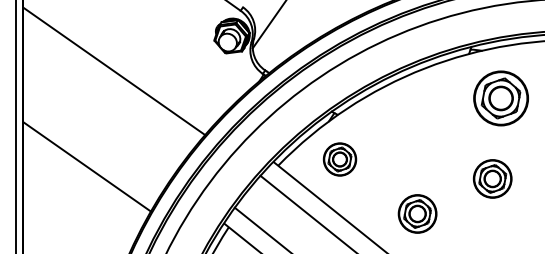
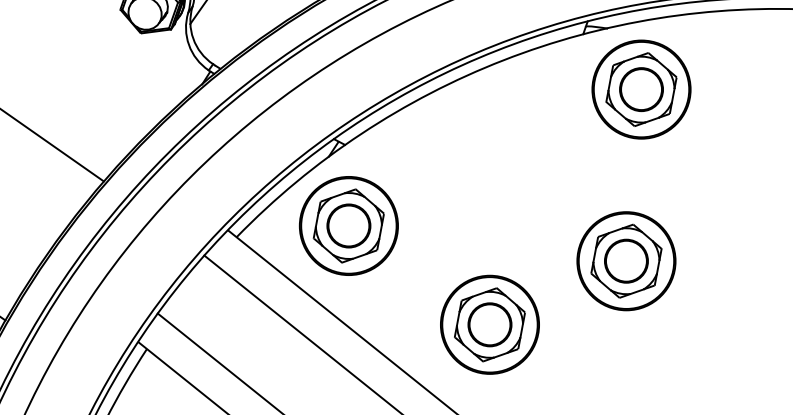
part: (500, 98) -> (640, 89), moved
part: (339, 159) -> (347, 225), size x1.67
part: (492, 178) -> (625, 260), size x1.43
part: (417, 213) -> (489, 323), size x1.43

